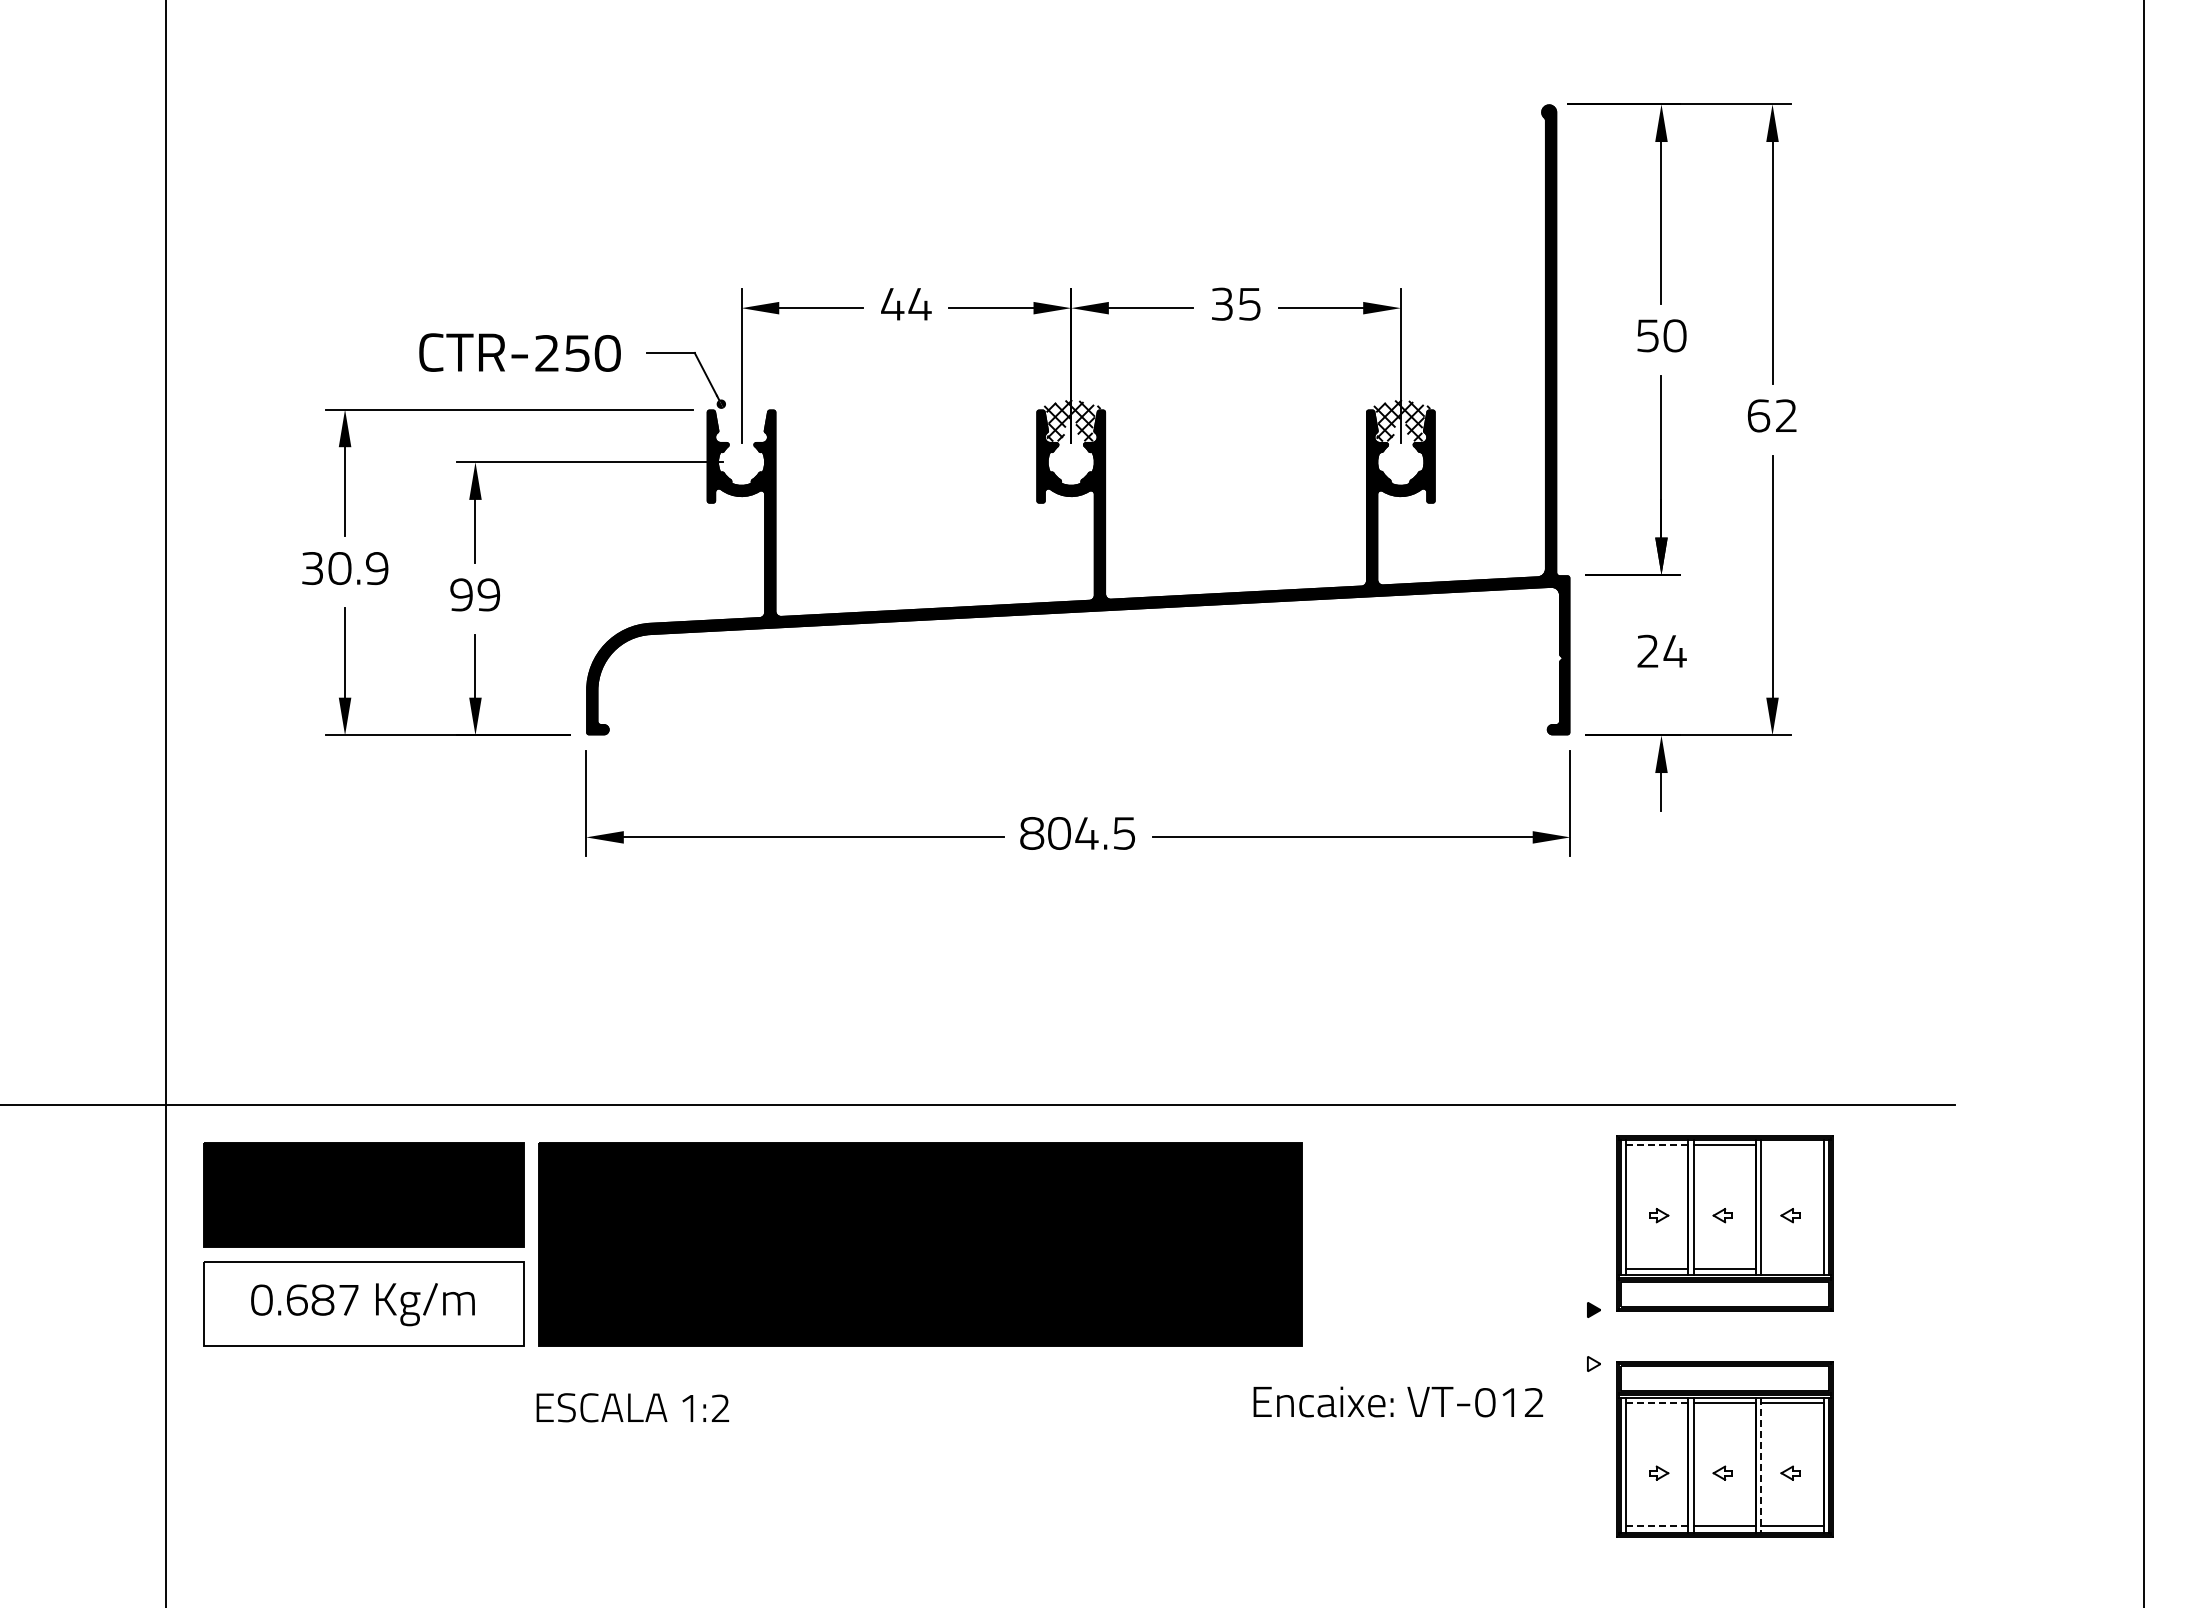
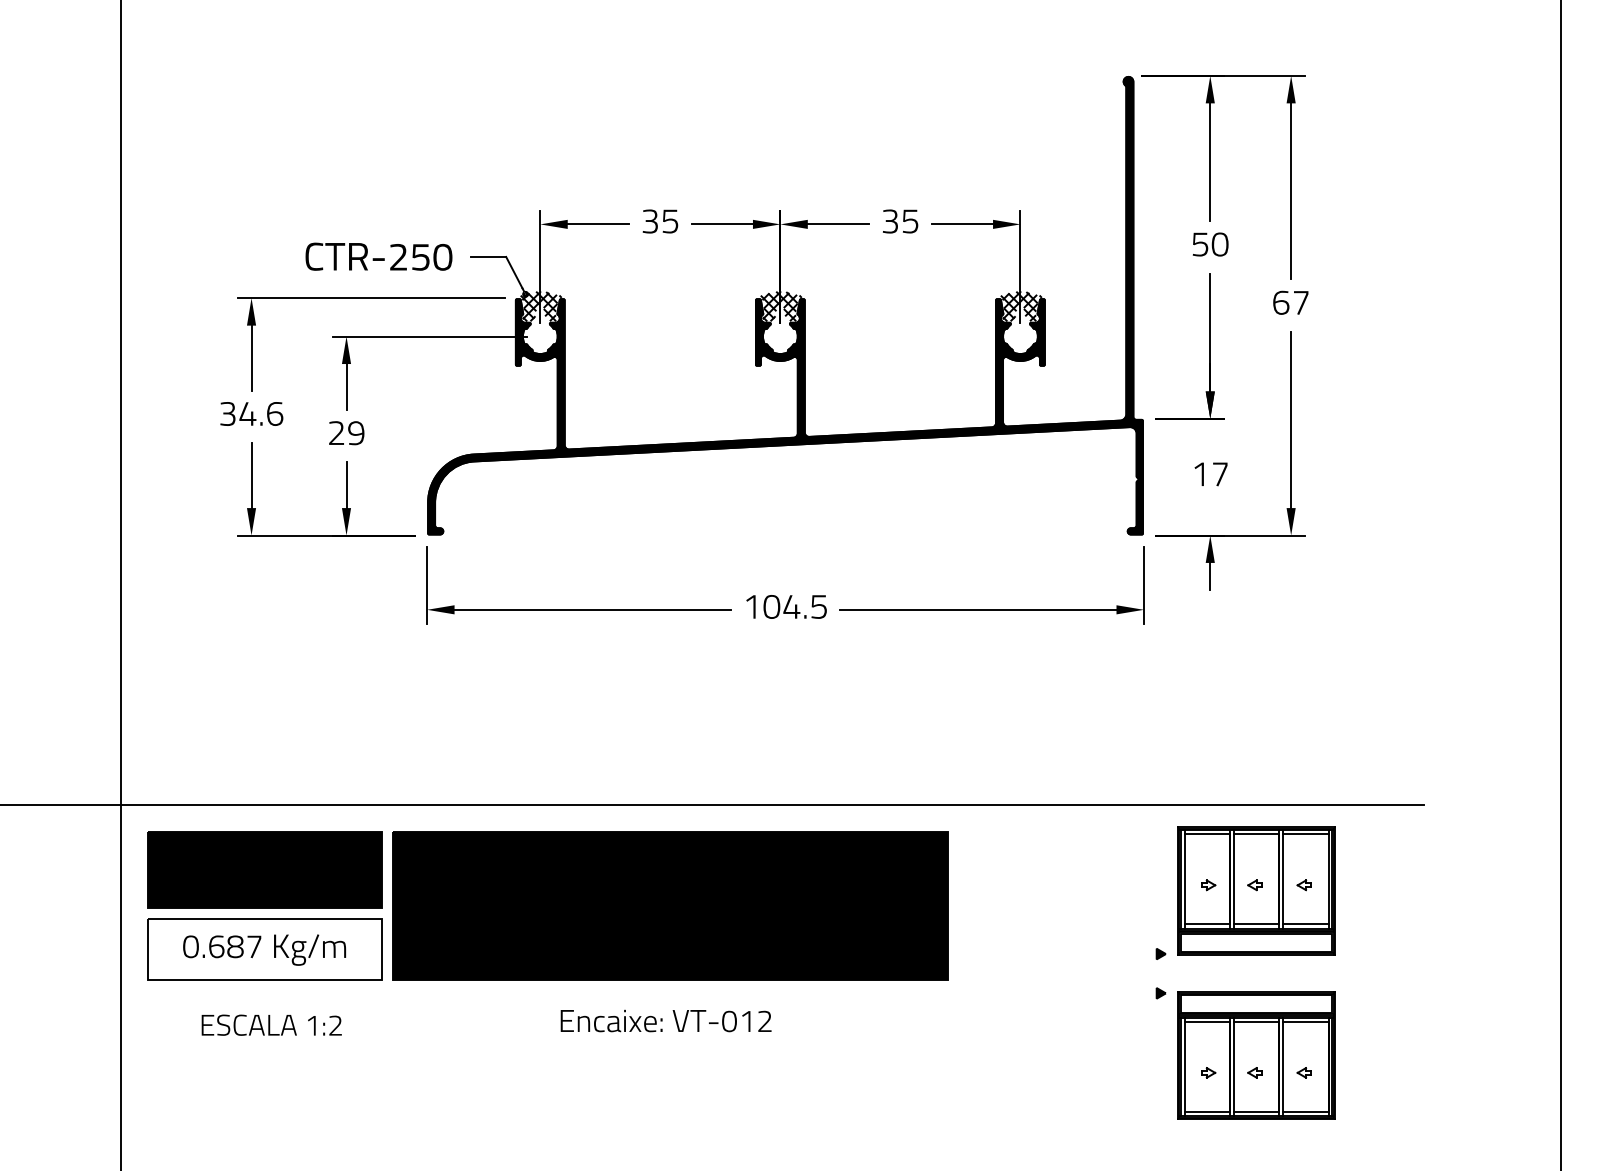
text: (906, 303) -> (660, 220), 44 -> 35
text: (1786, 415) -> (1301, 302), 62 -> 67
hatch: (742, 420) -> (540, 306), added
text: (358, 568) -> (261, 413), 30.9 -> 34.6
text: (461, 594) -> (336, 432), 99 -> 29
text: (1661, 650) -> (1210, 473), 24 -> 17
text: (1032, 833) -> (752, 606), 804.5 -> 104.5
line: (1657, 1145) -> (1207, 834), dashed -> solid
line: (1792, 1145) -> (1305, 834), added
line: (1792, 1268) -> (1305, 923), added
fill: (1593, 1363) -> (1160, 992), added
text: (1398, 1401) -> (666, 1020), moved
line: (1657, 1402) -> (1207, 1021), dashed -> solid
text: (632, 1407) -> (271, 1025), moved
line: (1761, 1465) -> (1283, 1067), dashed -> solid
line: (1656, 1526) -> (1206, 1111), dashed -> solid

